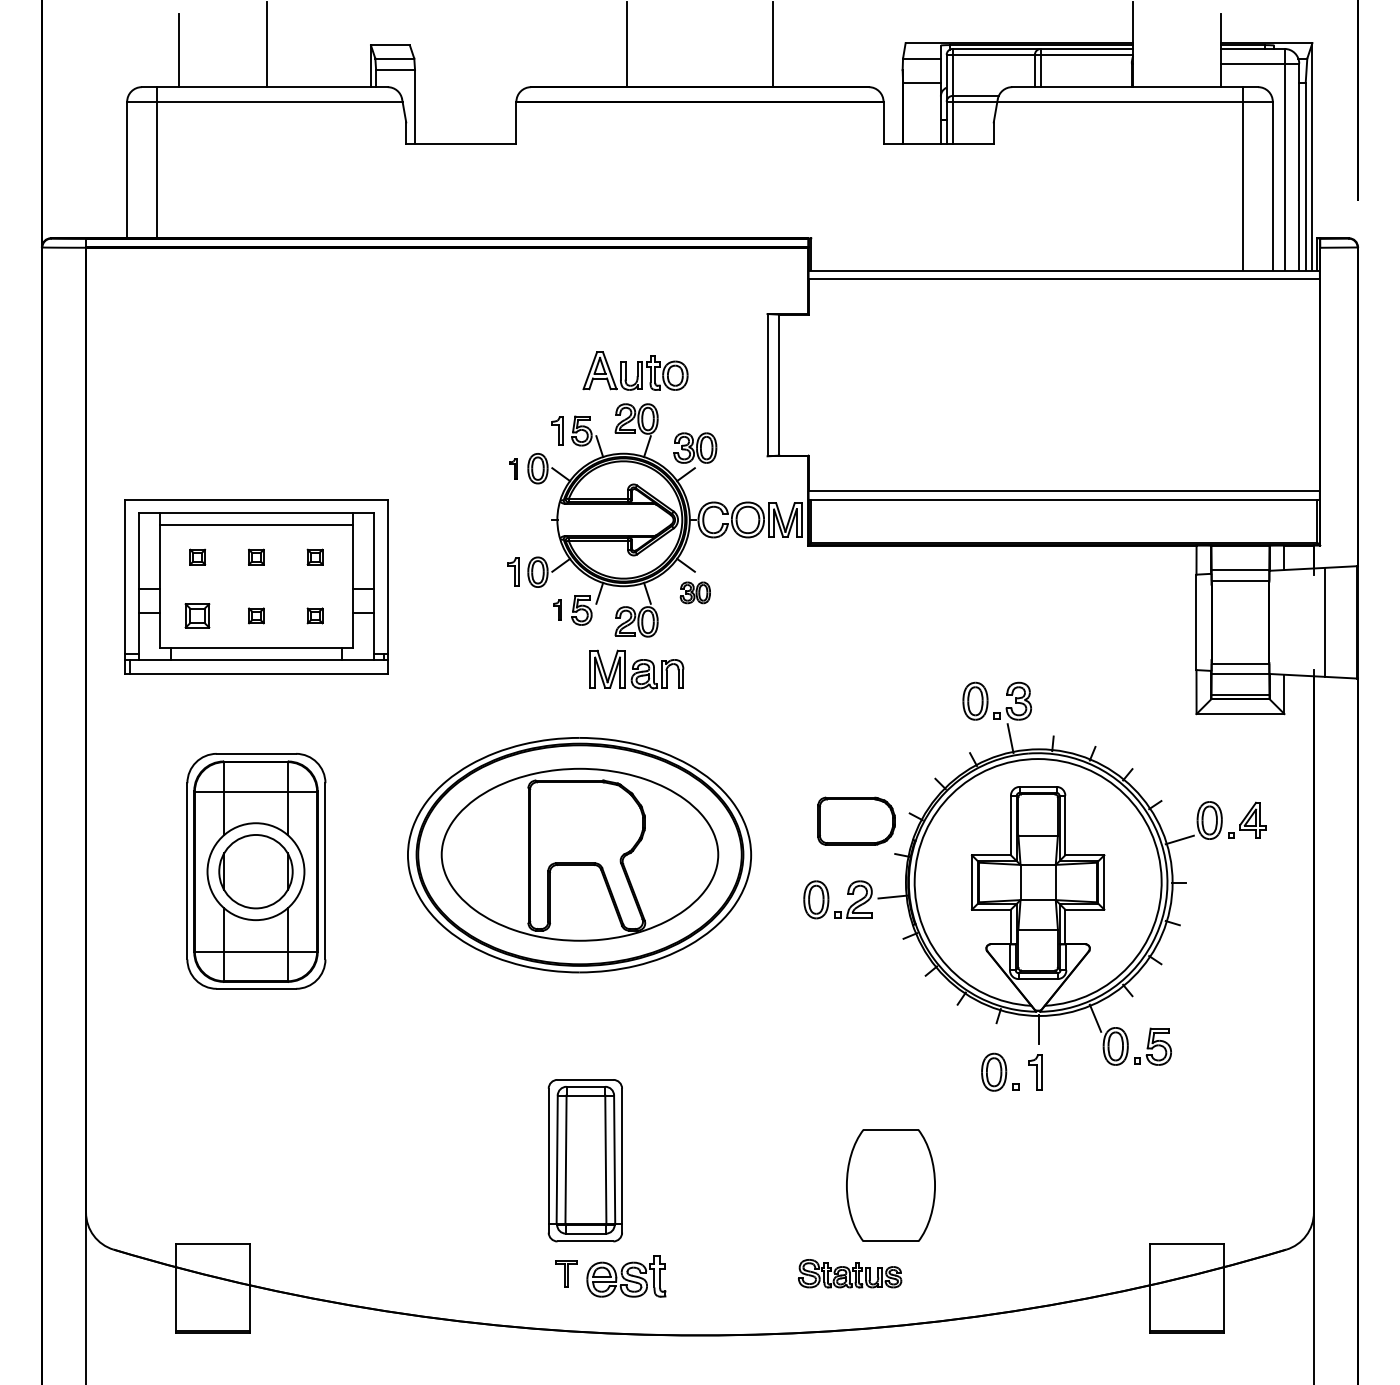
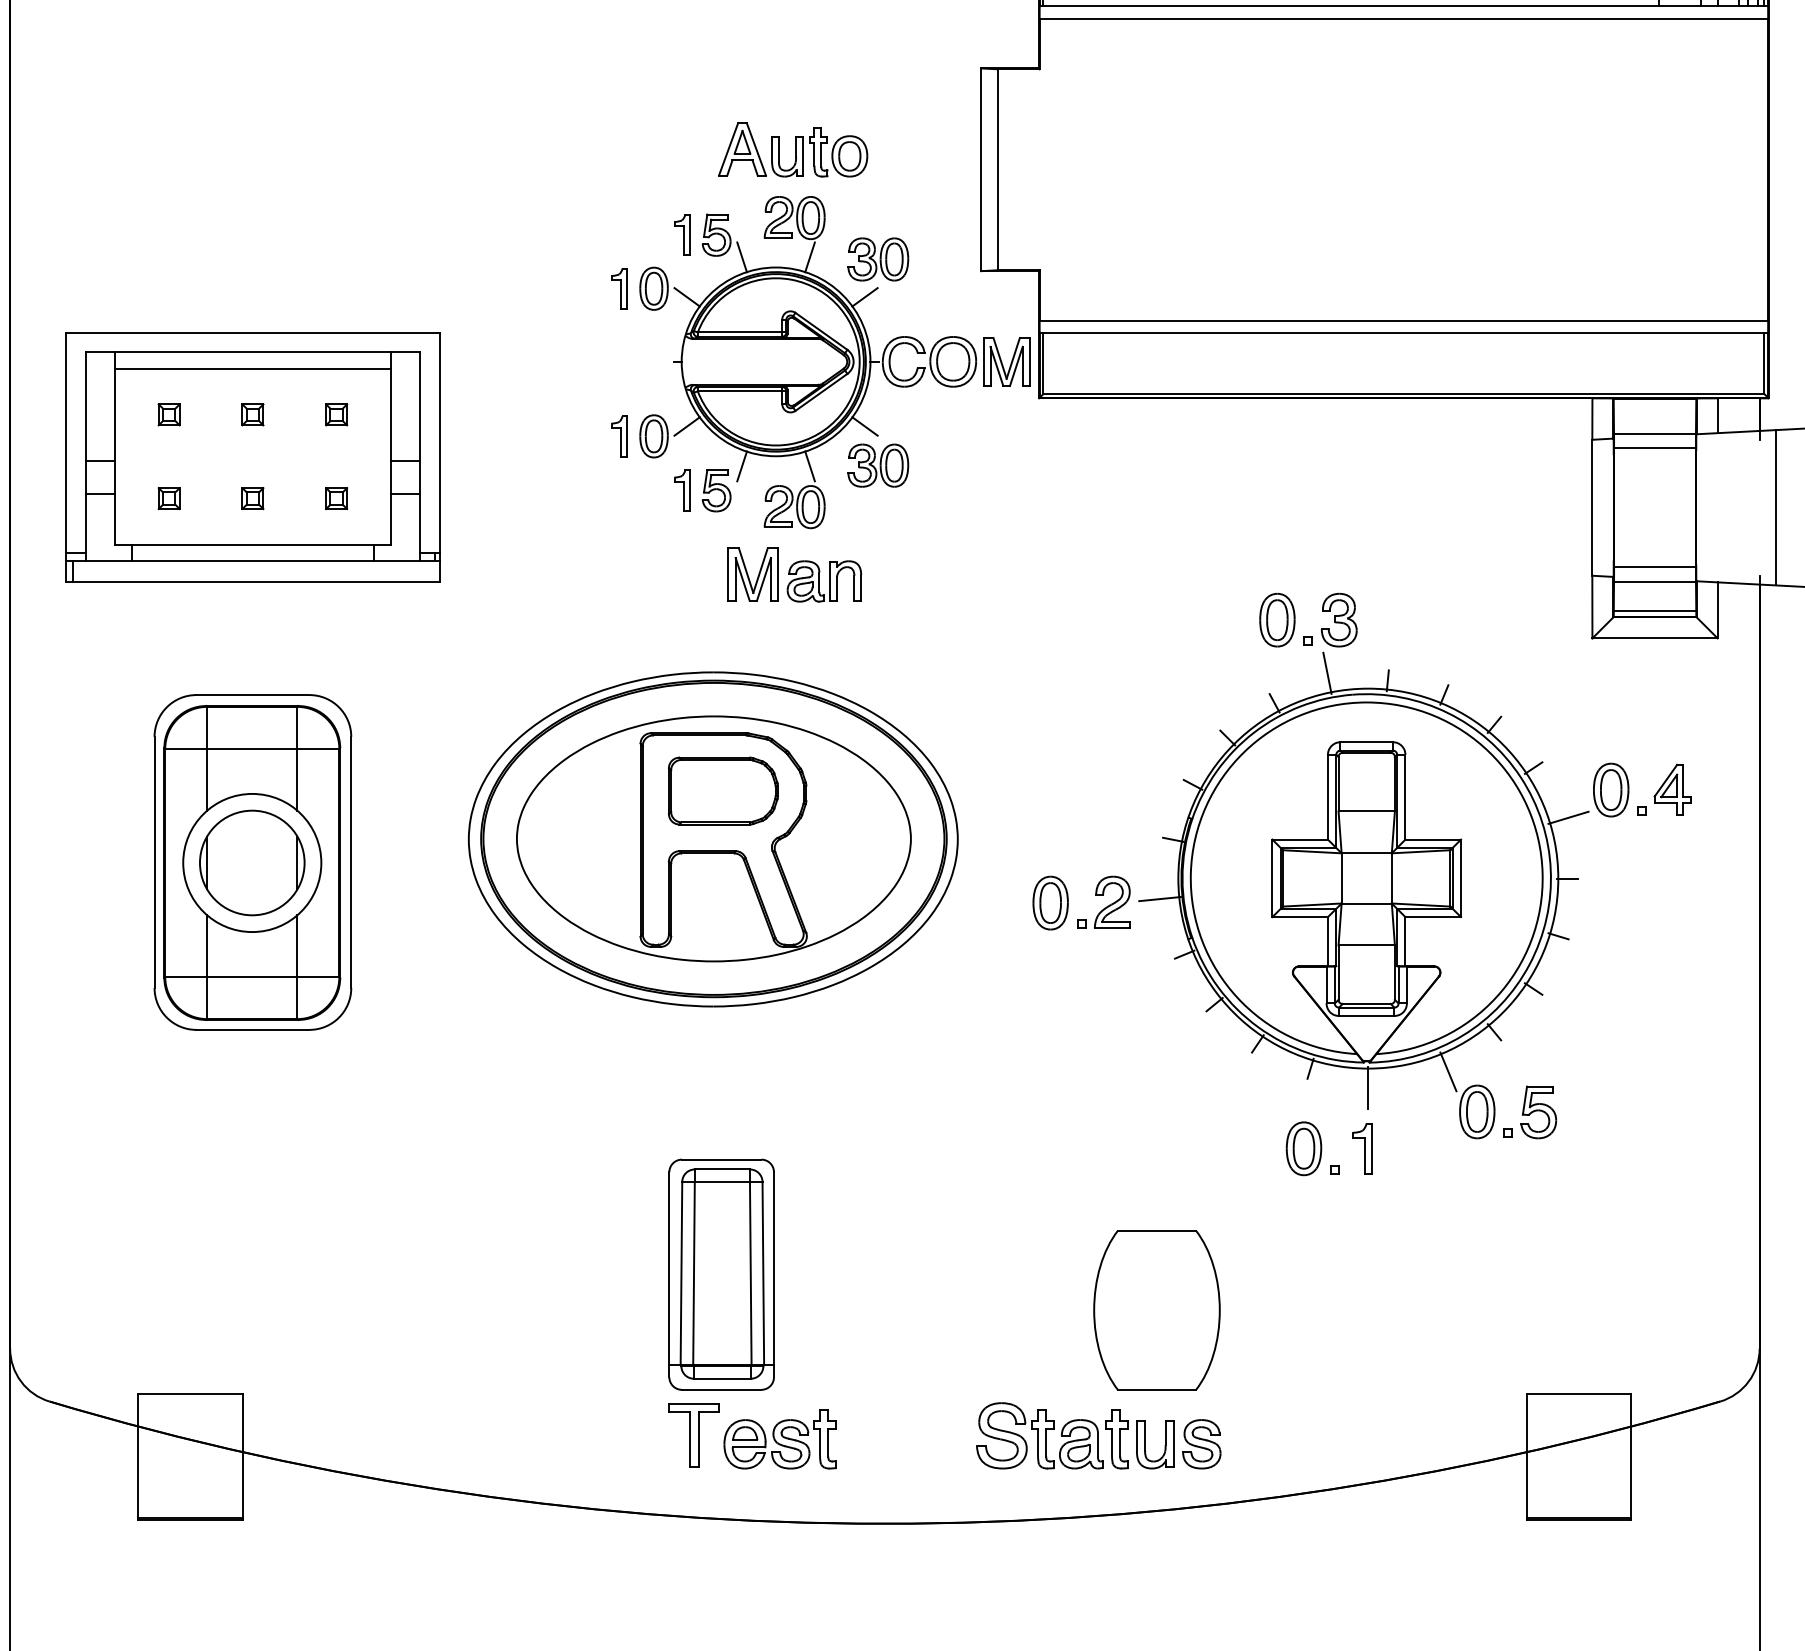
part: (513, 468) -> (619, 288), size x1.43
part: (695, 592) -> (878, 465), size x1.43
part: (557, 609) -> (681, 489), size x1.43
part: (197, 615) -> (168, 497), size x0.62
part: (856, 820) -> (723, 790), moved
part: (566, 1273) -> (694, 1435), size x1.67
part: (849, 1273) -> (1097, 1435), size x1.67

